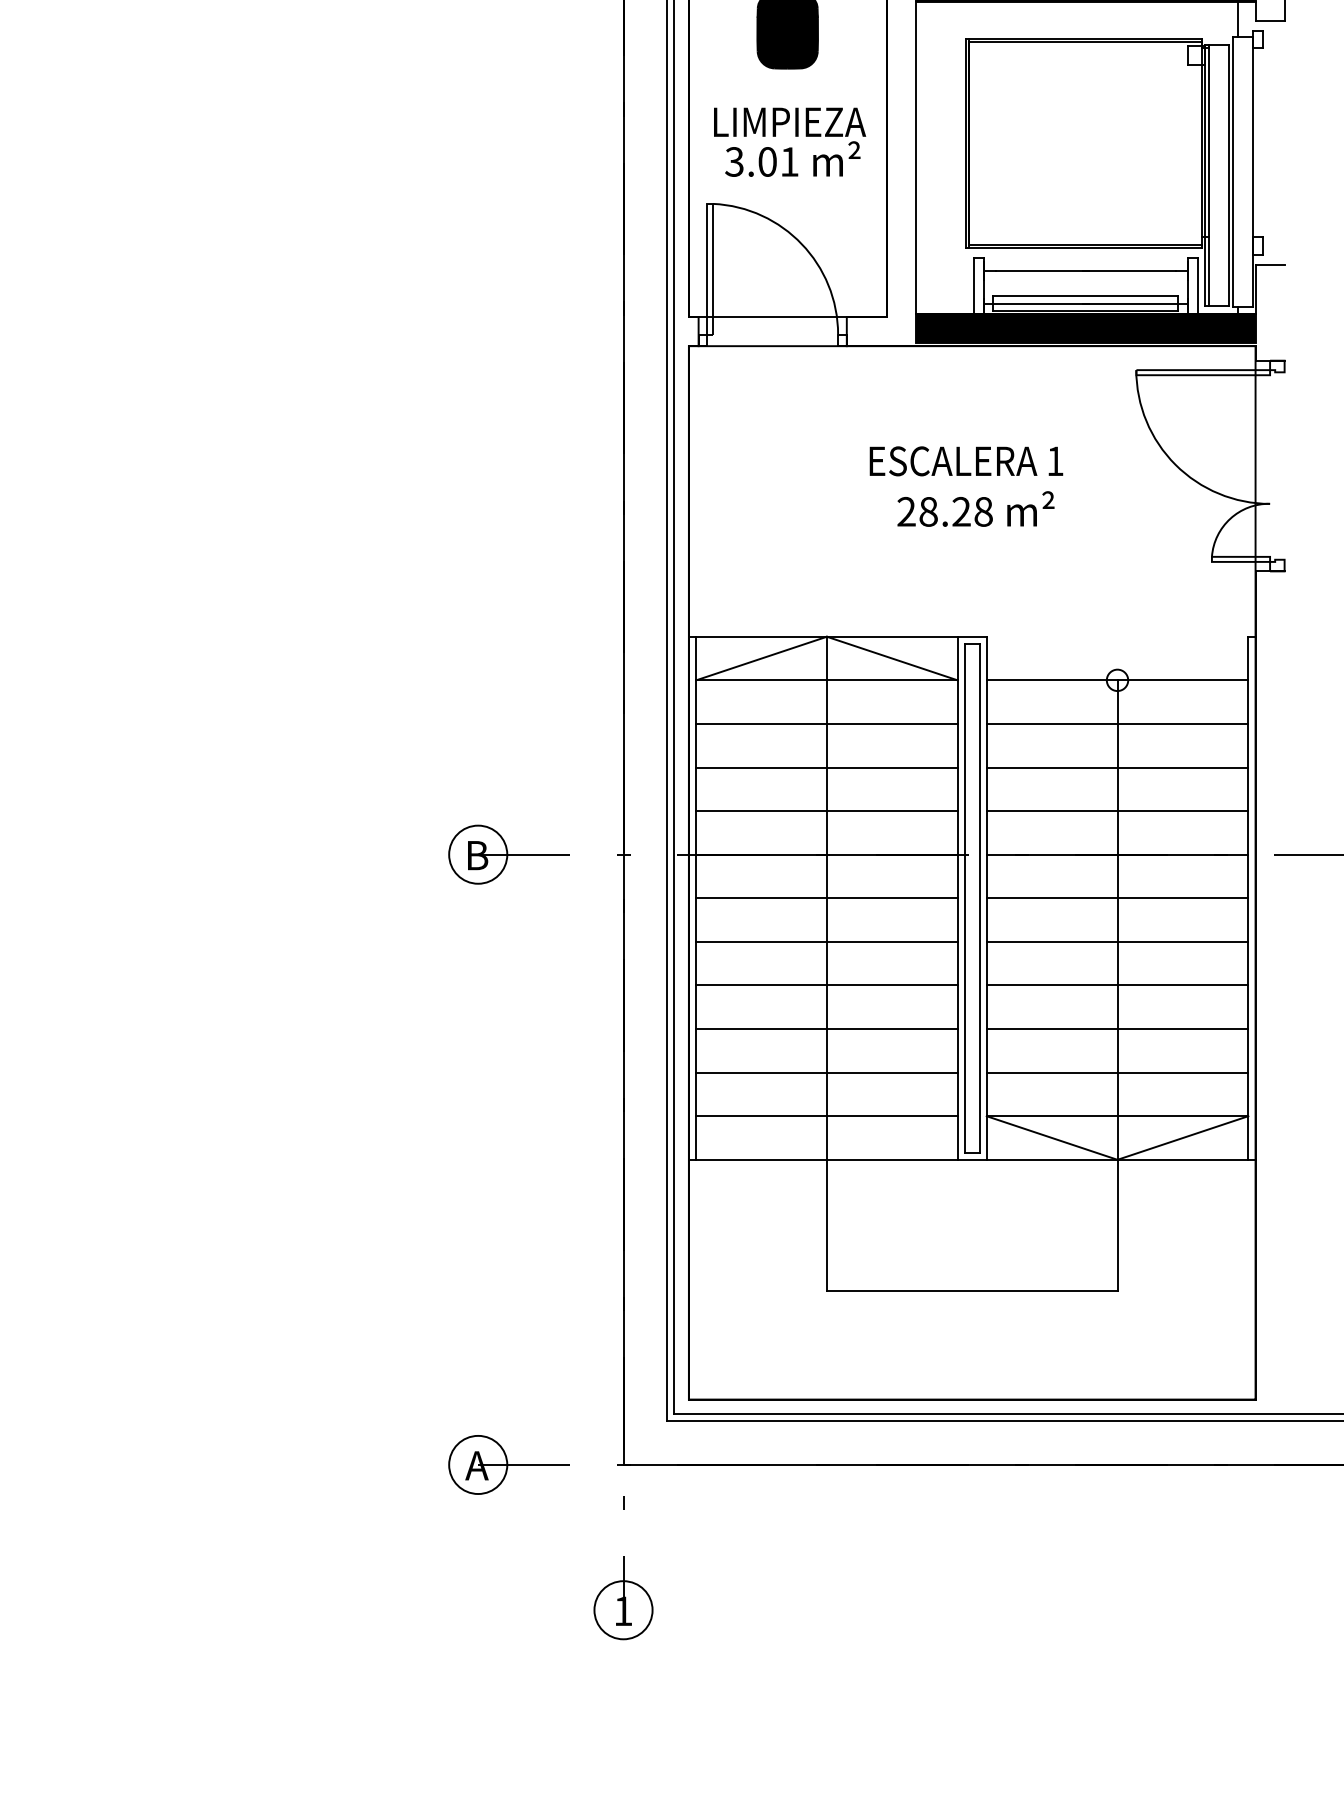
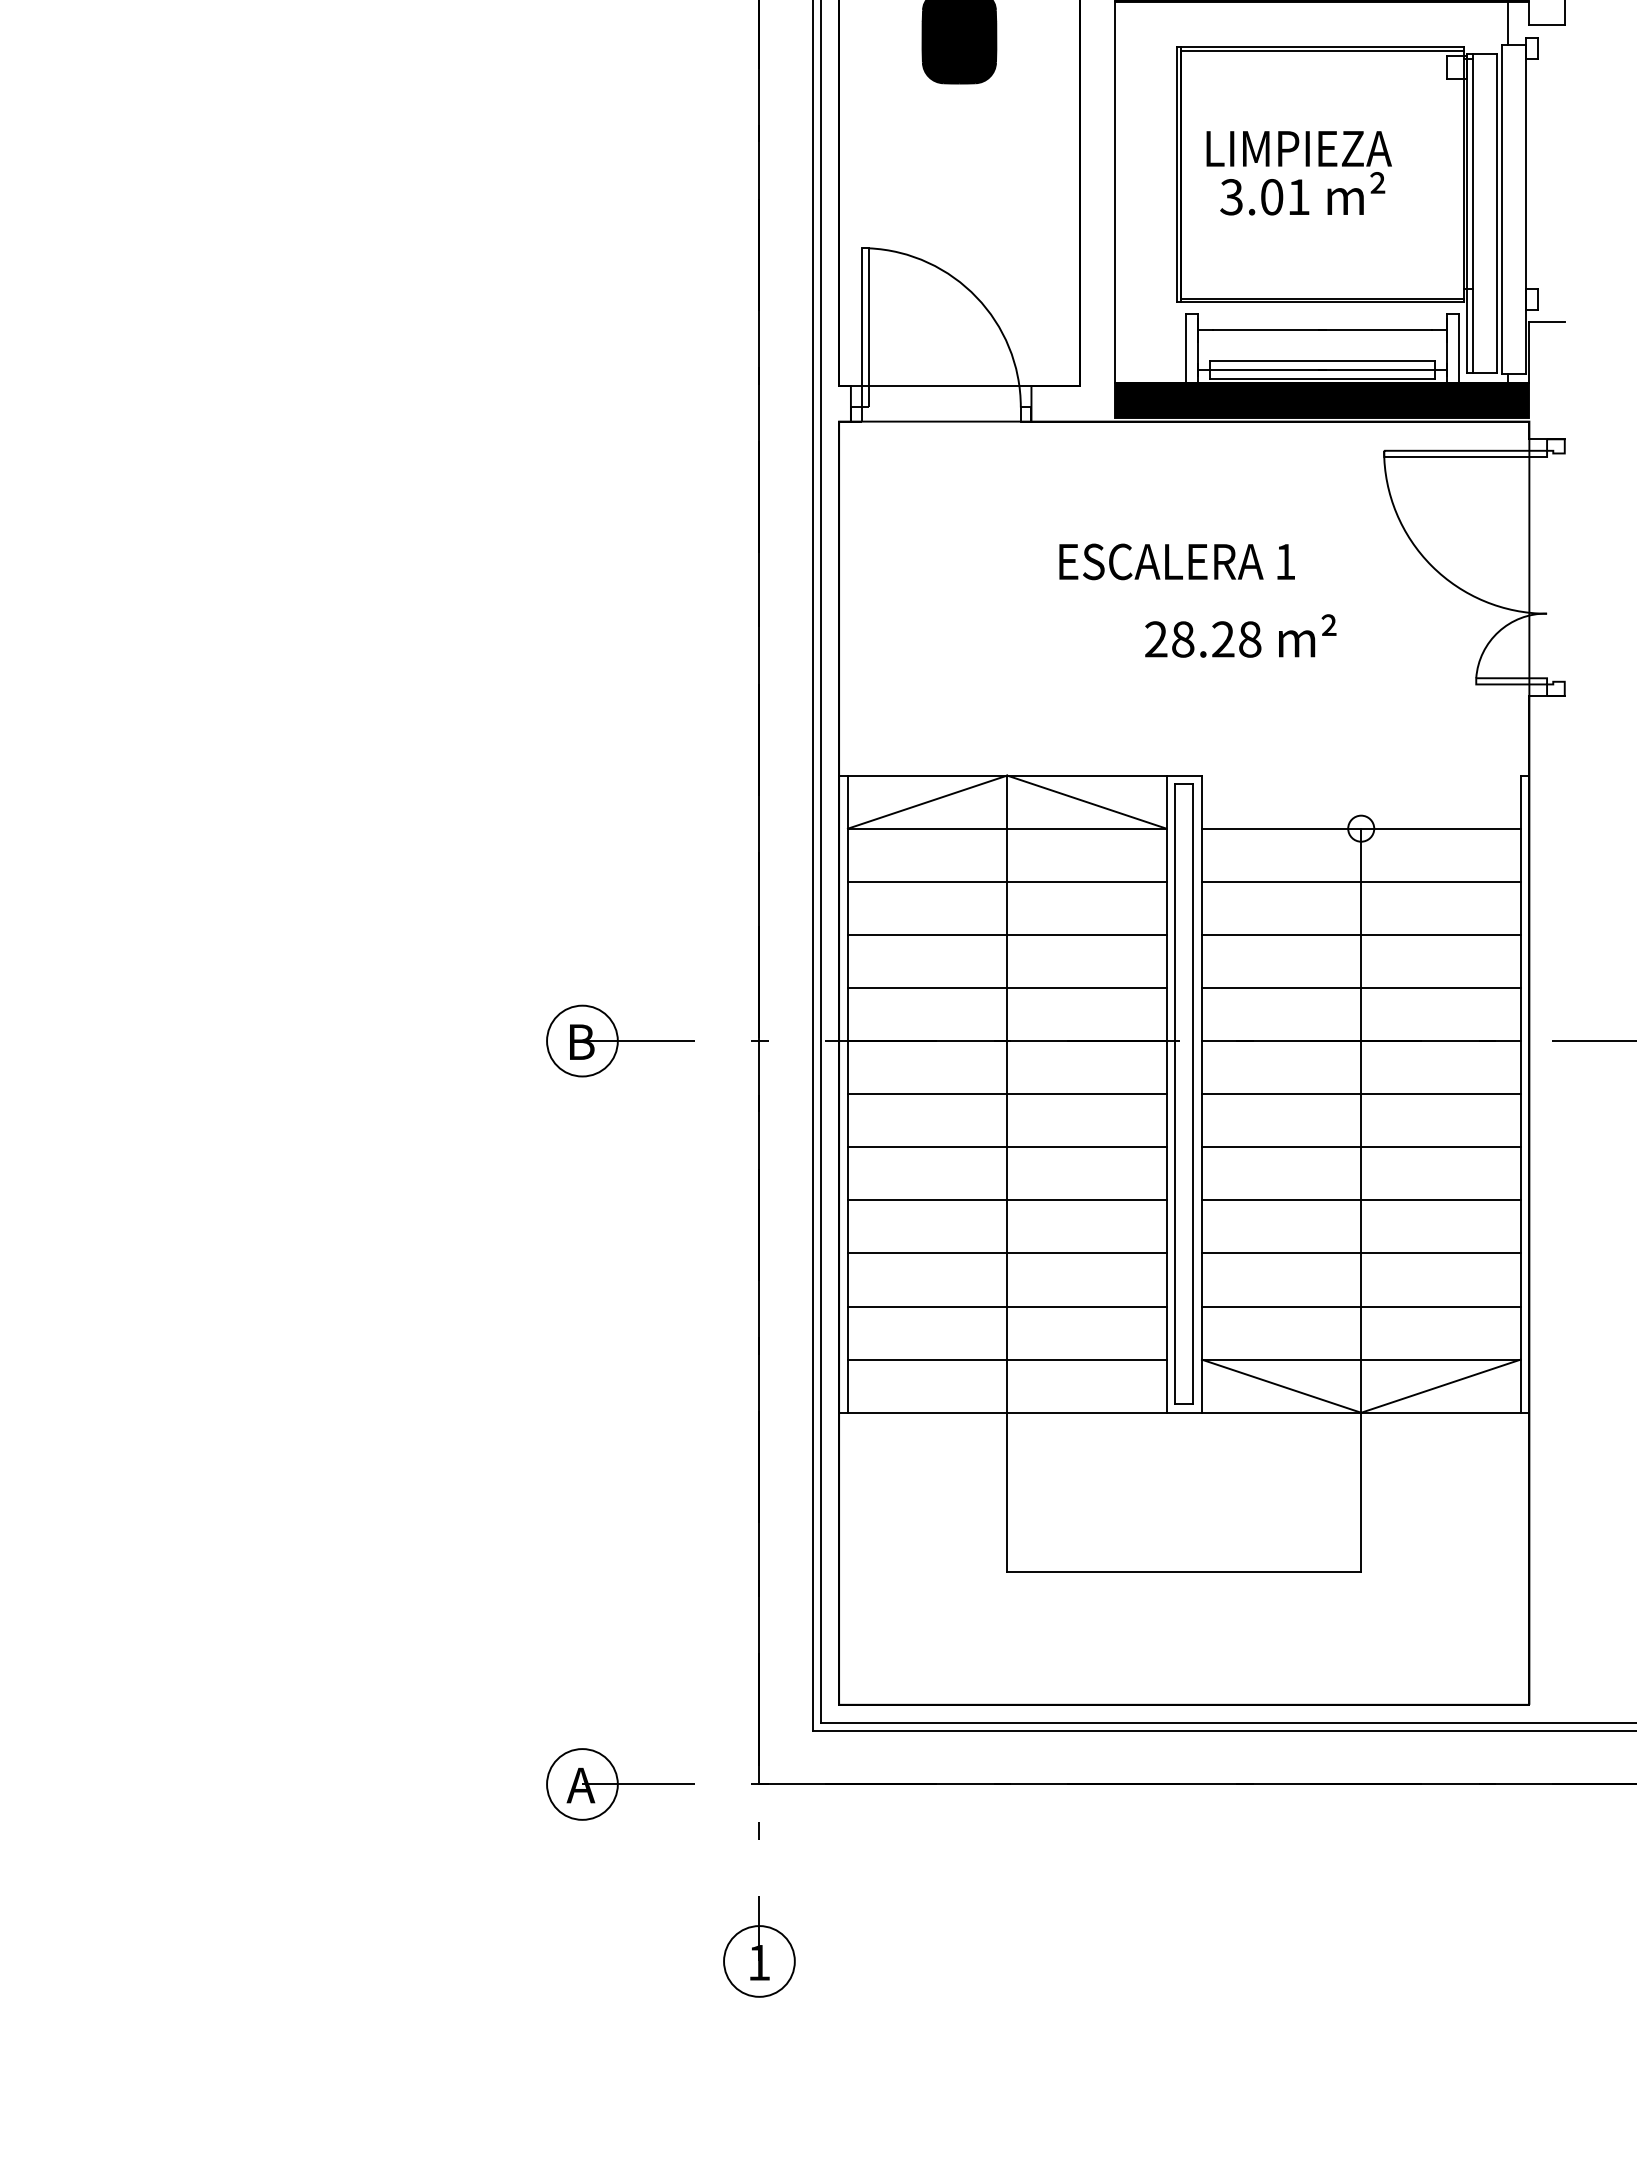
text: (789, 142) -> (1298, 173), moved
text: (975, 508) -> (1240, 635), moved

